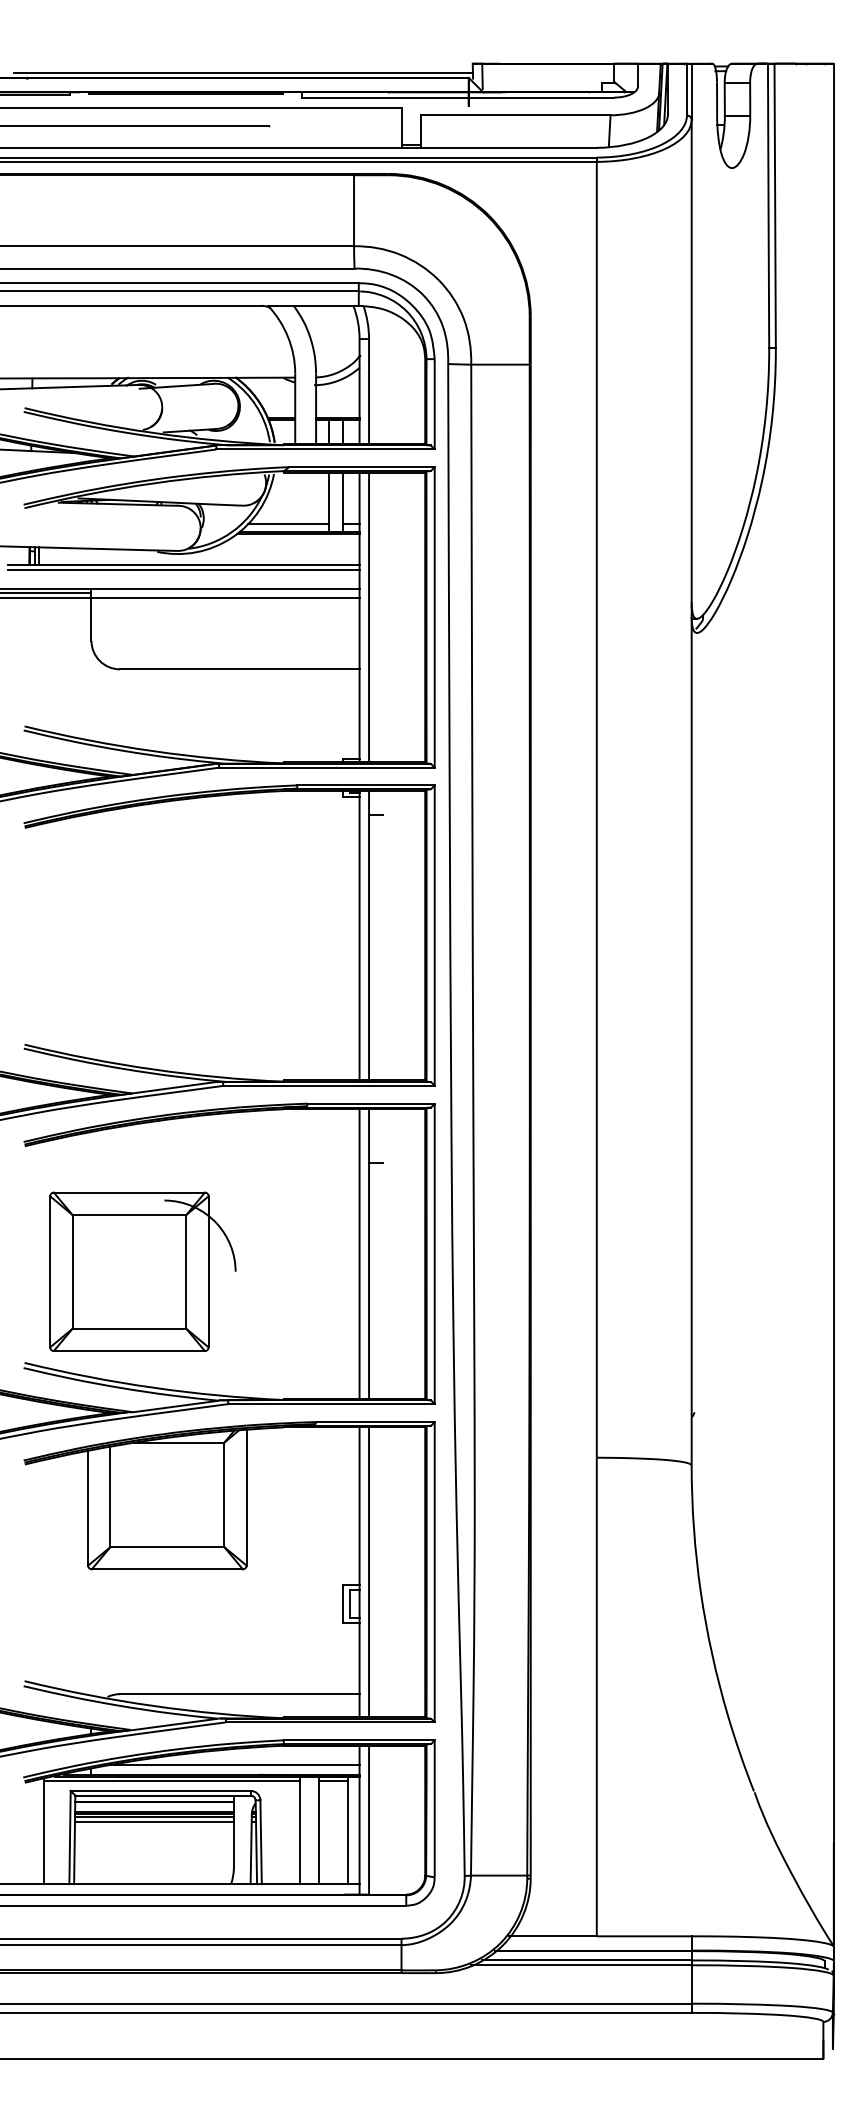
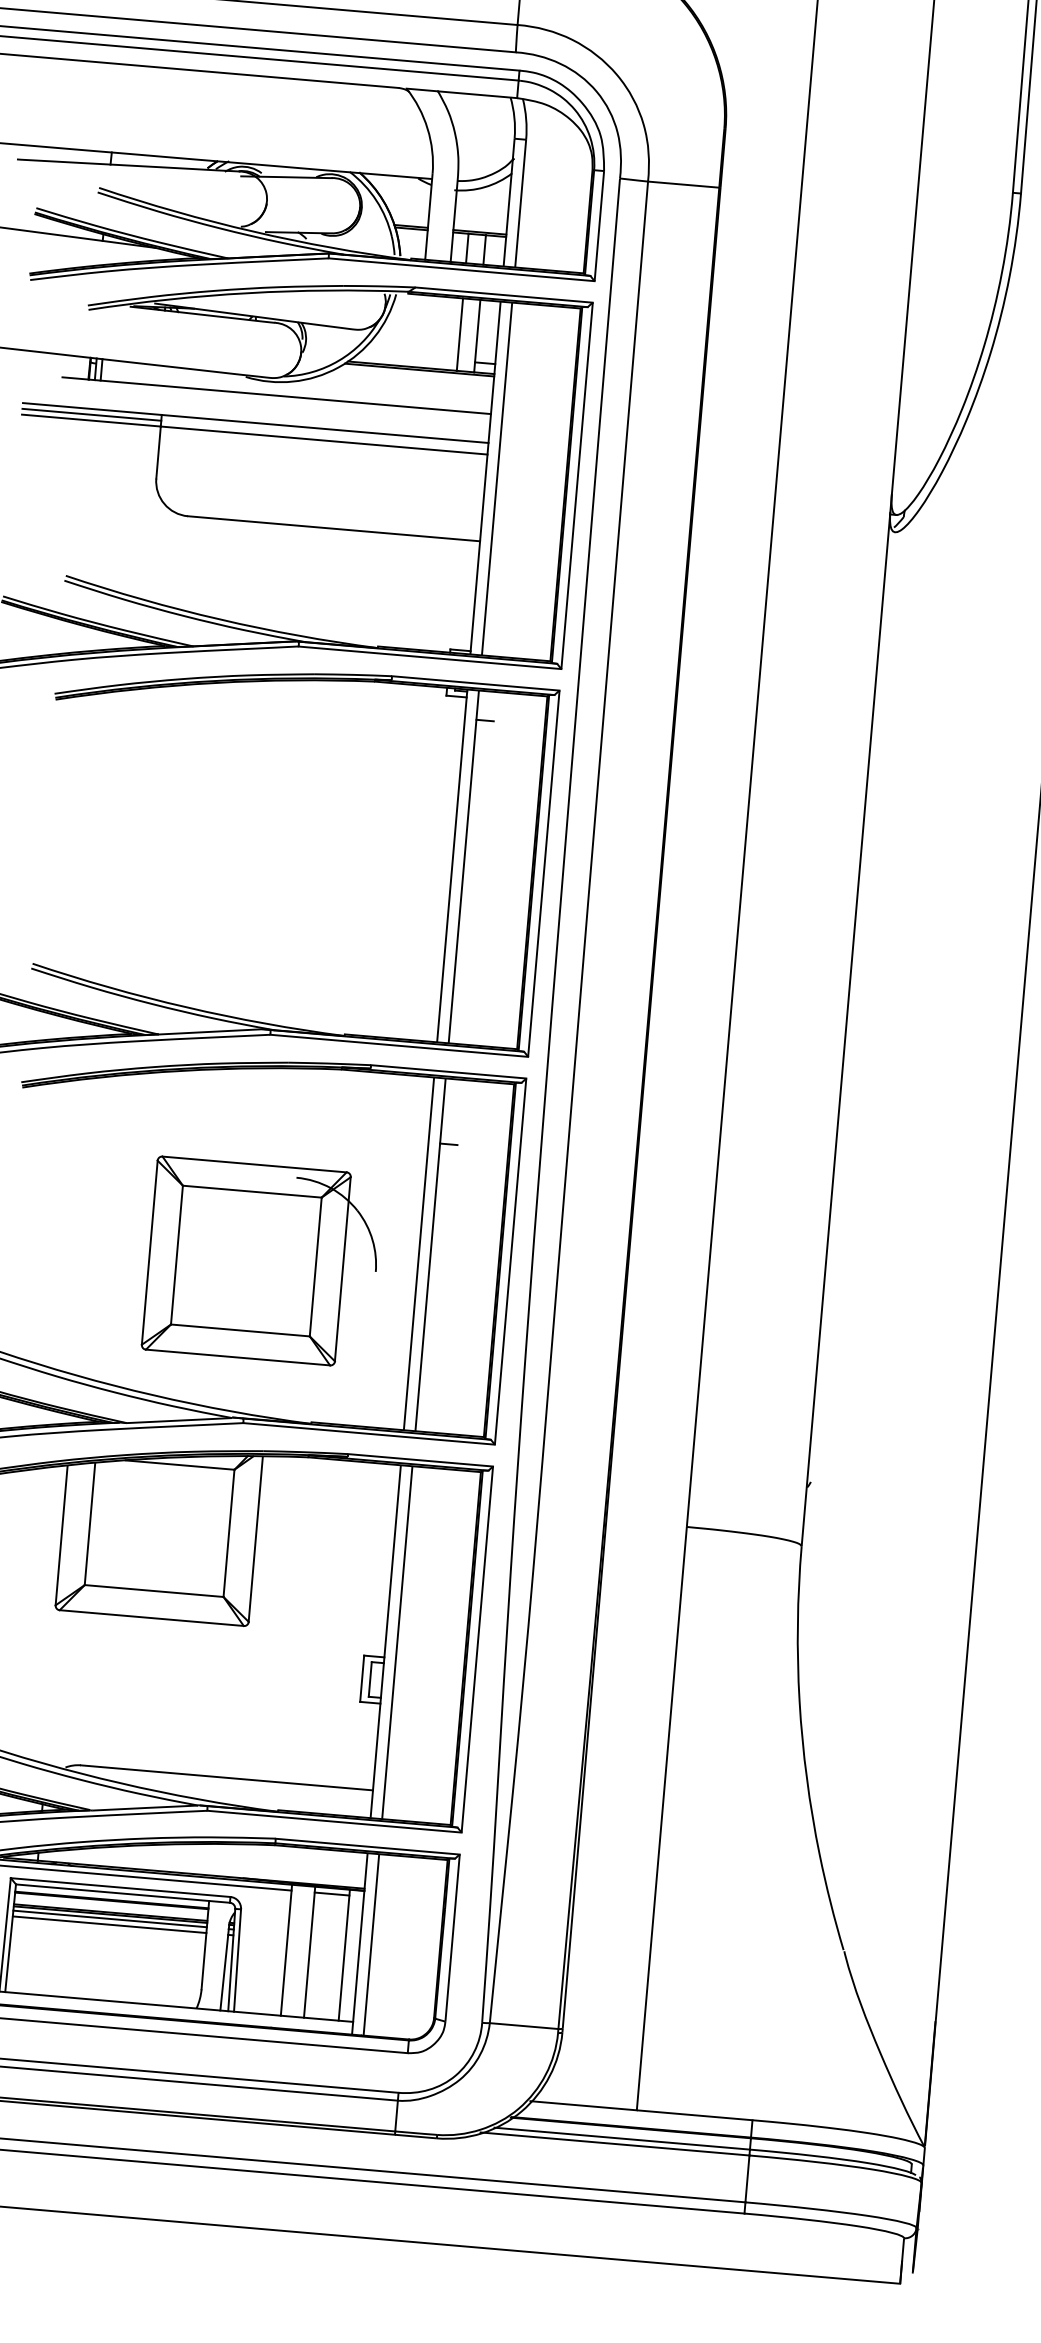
line: (288, 523) -> (408, 356), removed
line: (183, 569) -> (275, 401), removed
part: (142, 1271) -> (262, 1261), moved
line: (234, 1765) -> (213, 1864), removed

